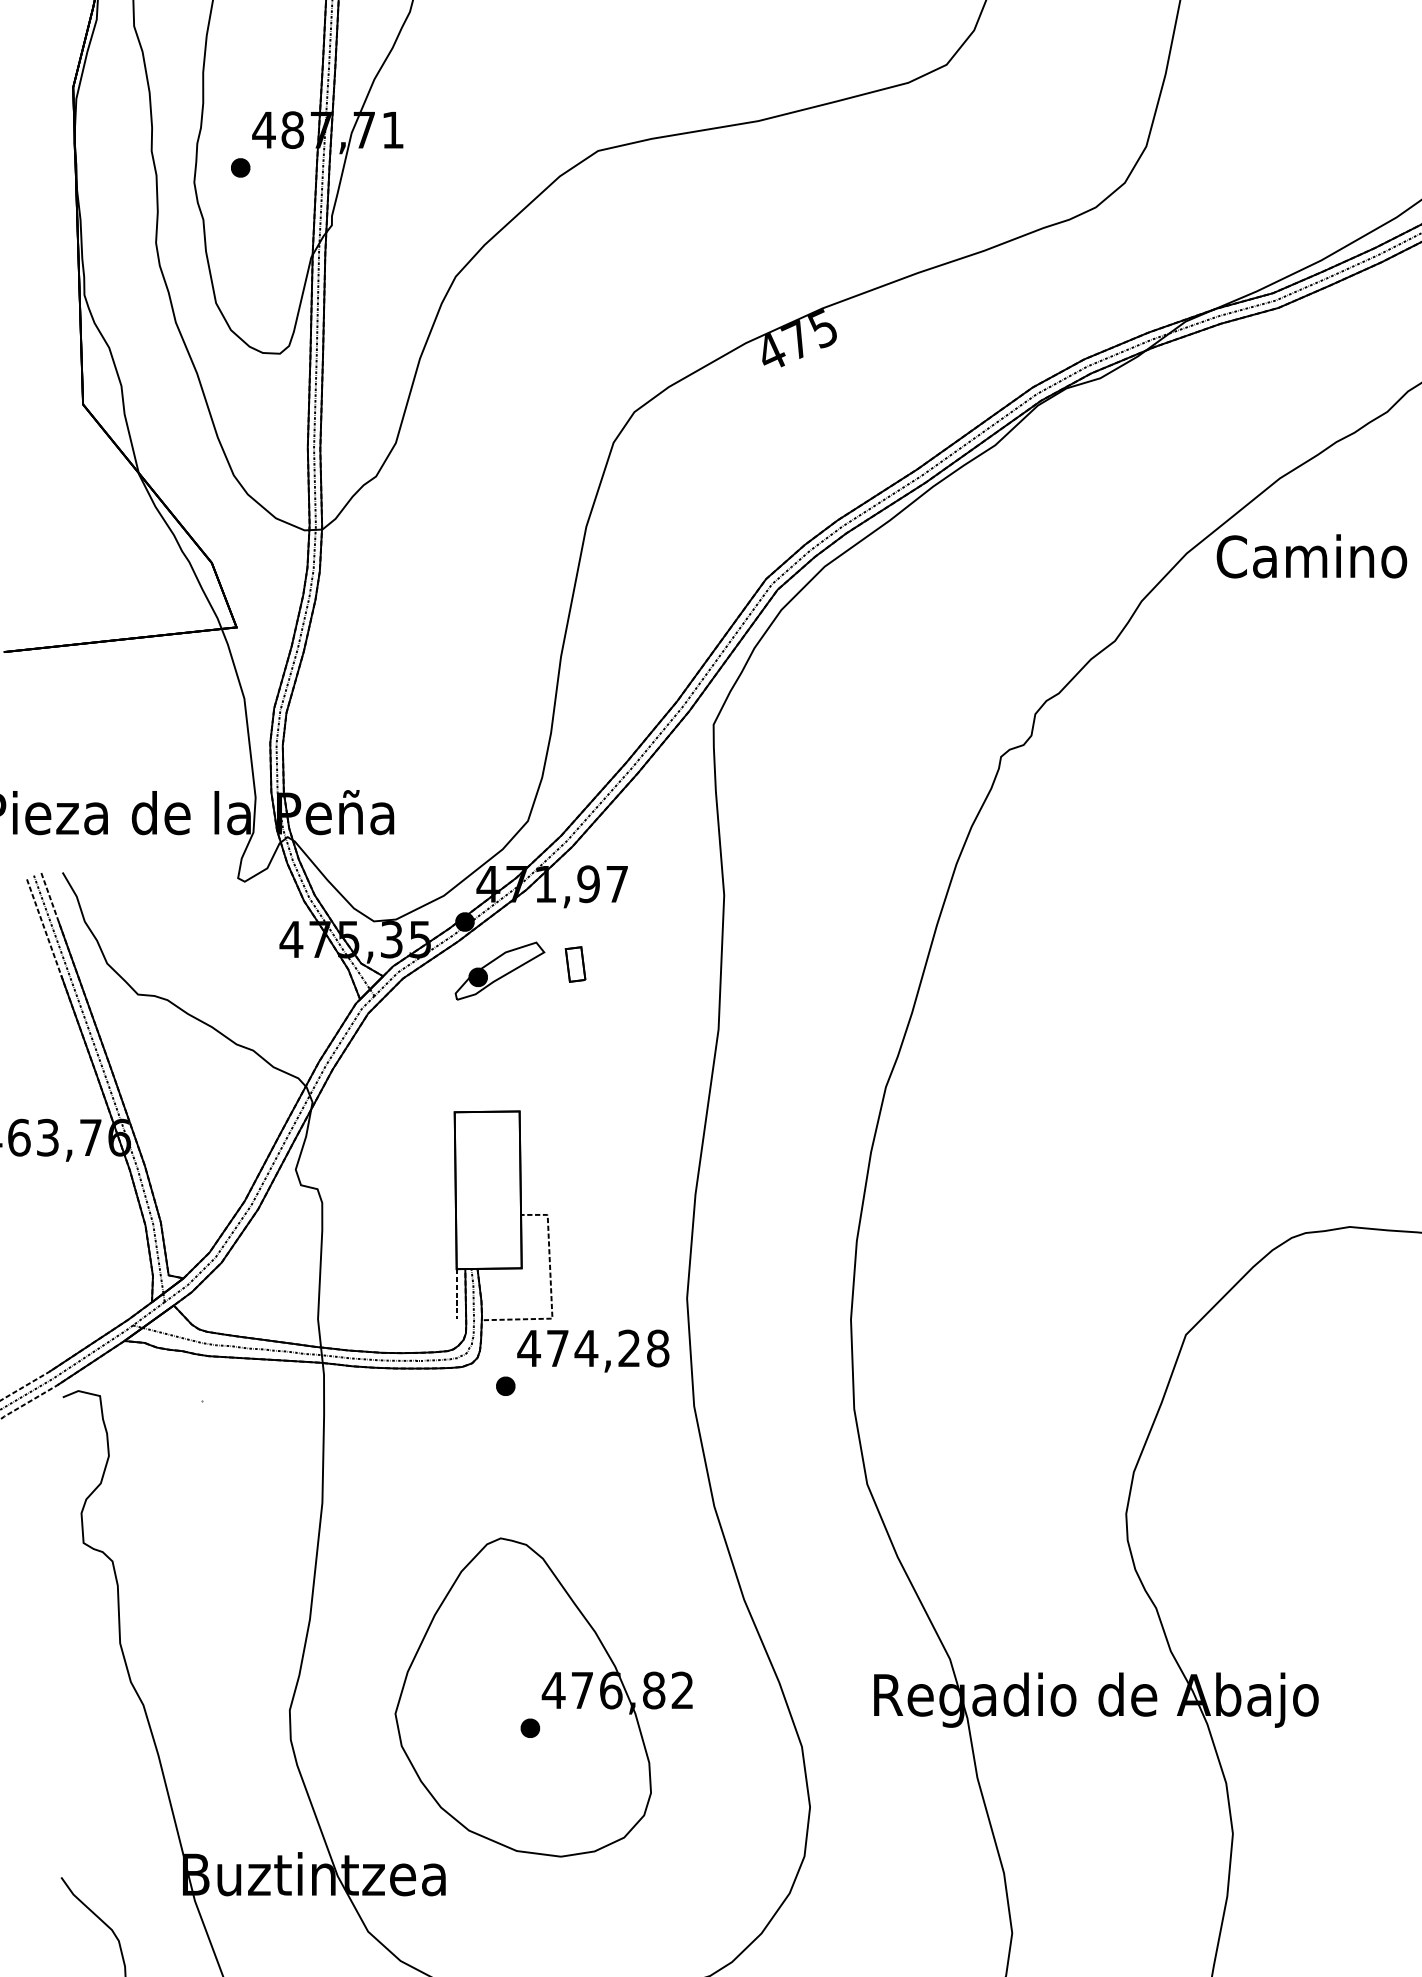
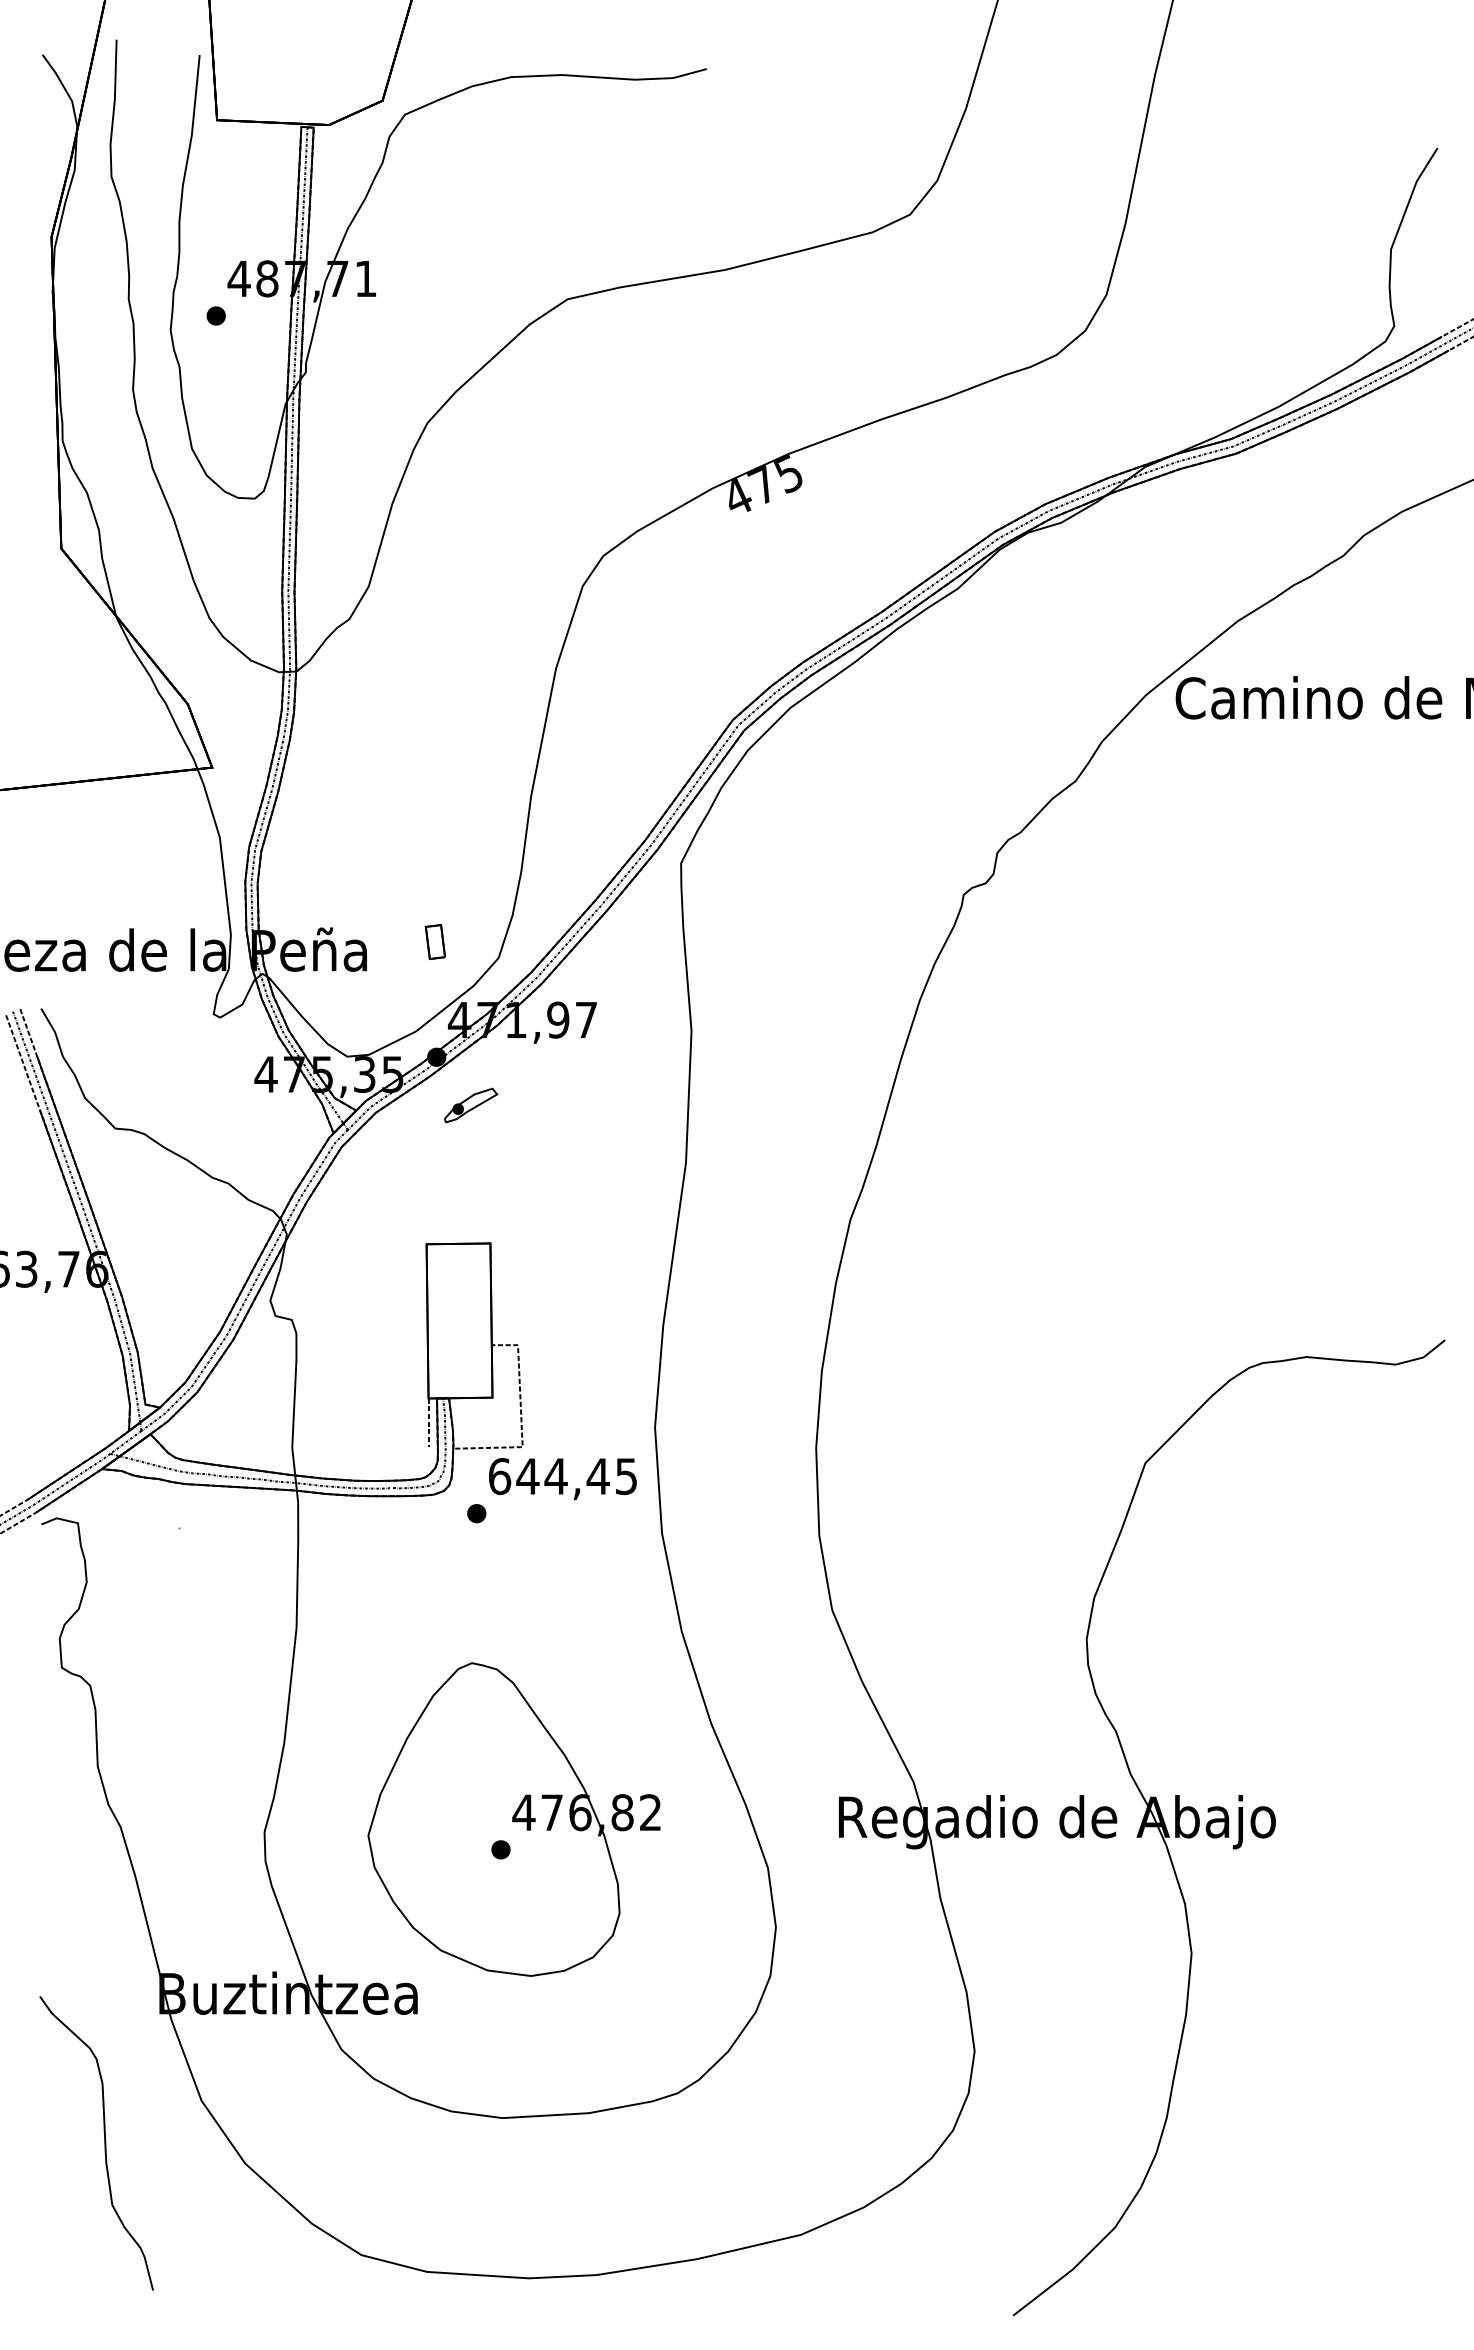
part: (574, 964) -> (434, 942), moved
part: (499, 971) -> (470, 1105), size x0.6
text: (592, 1348) -> (562, 1476), 474,28 -> 644,45

